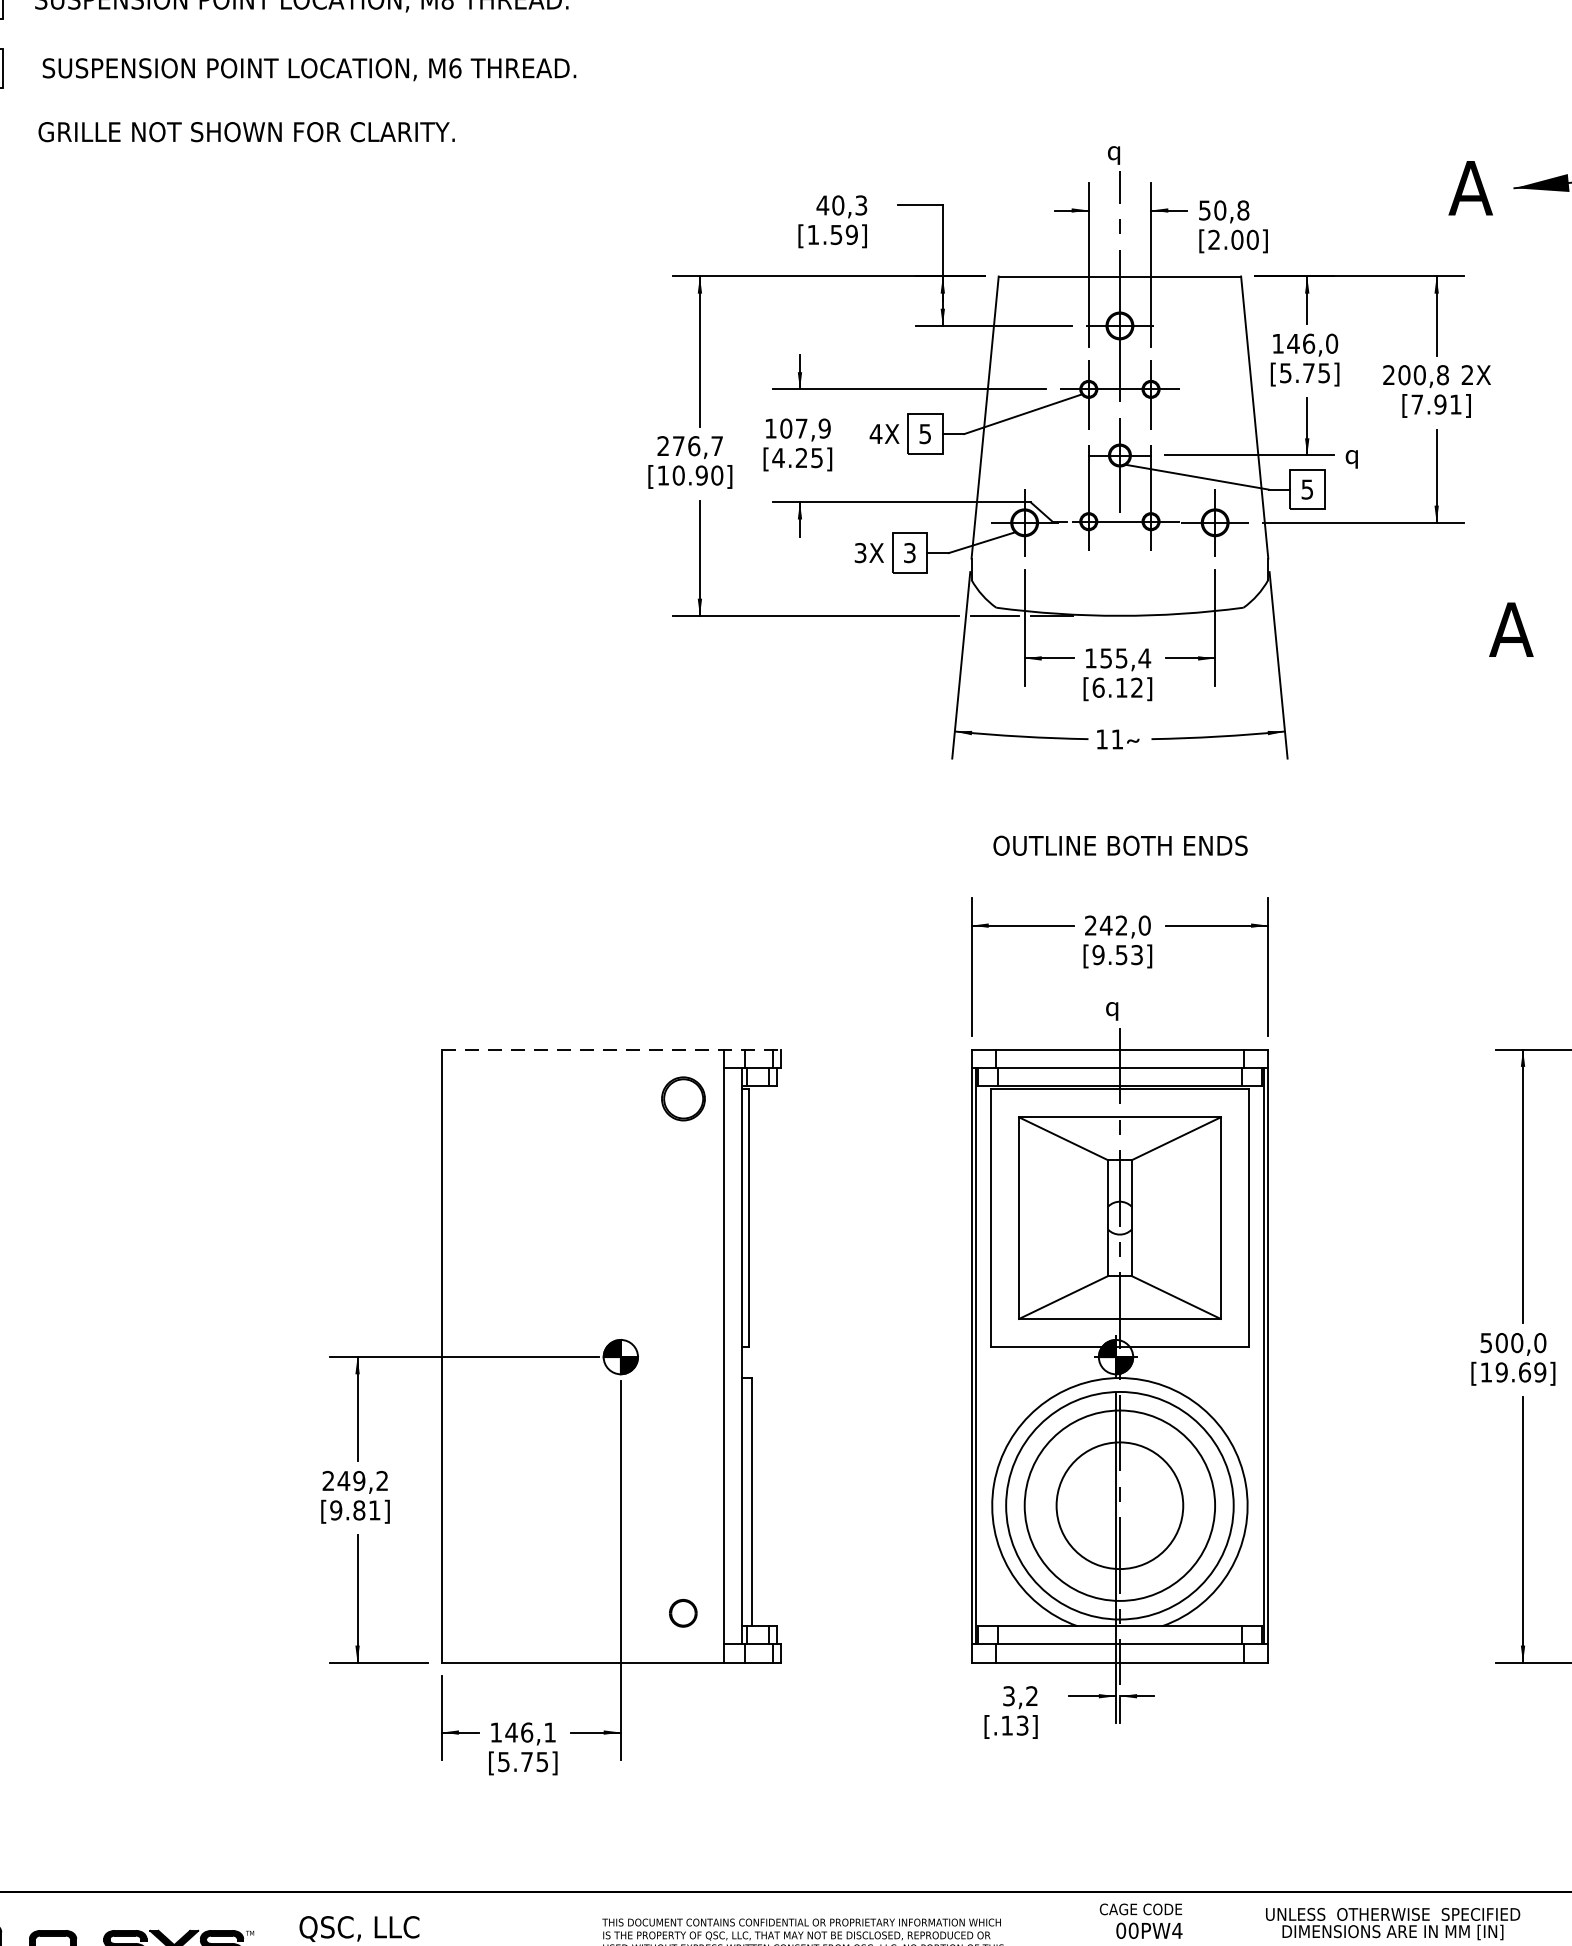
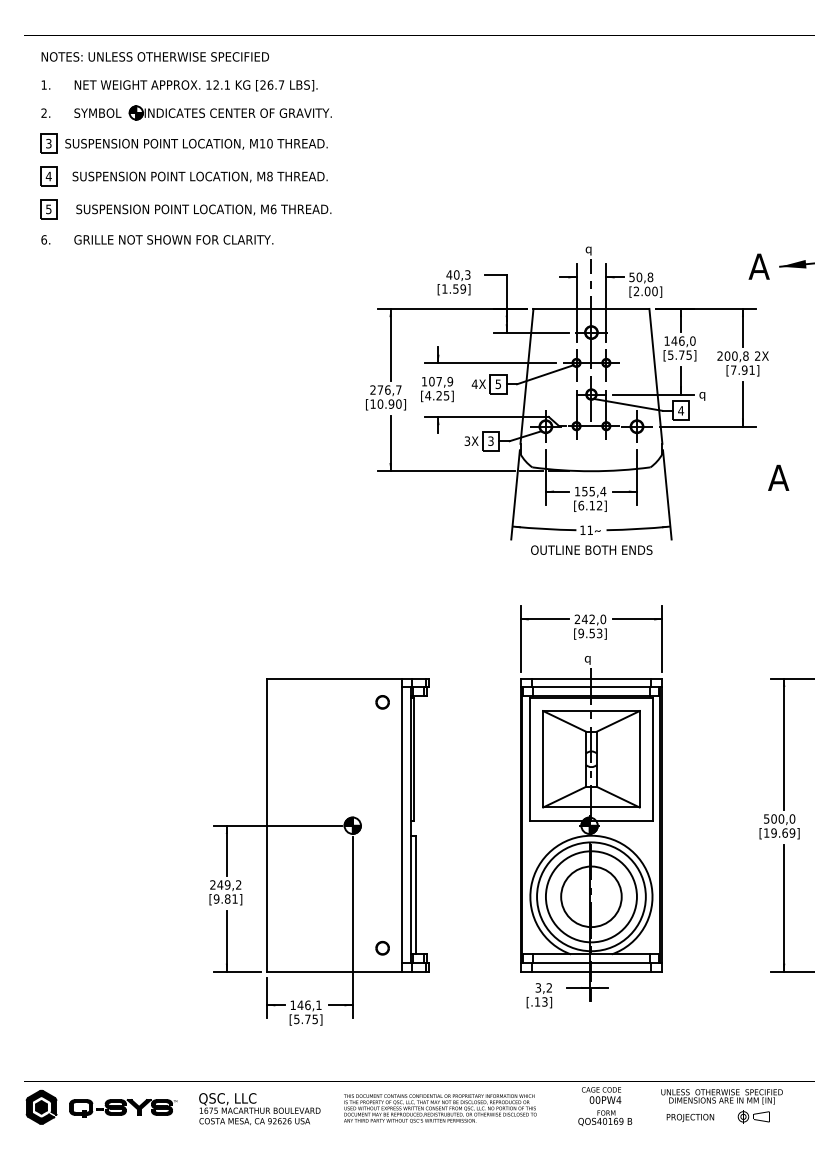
text: (1308, 488) -> (681, 410), 5 -> 4
text: (1120, 844) -> (591, 549), moved
line: (611, 1049) -> (348, 678), dashed -> solid
part: (683, 1099) -> (382, 702), size x0.62

